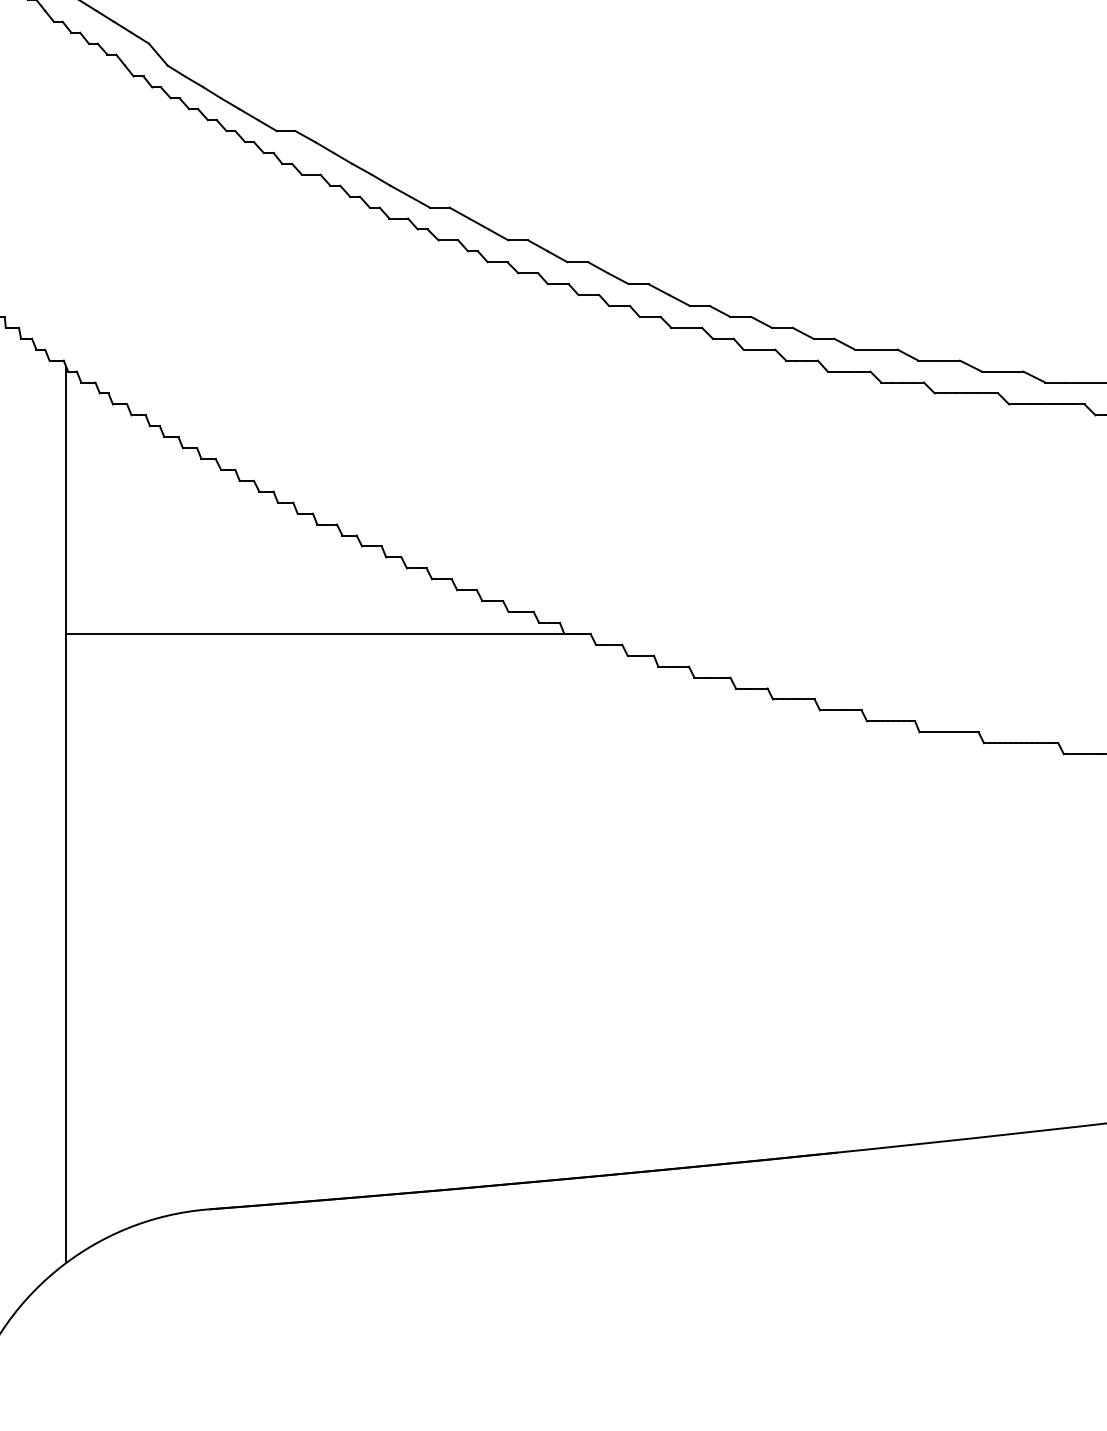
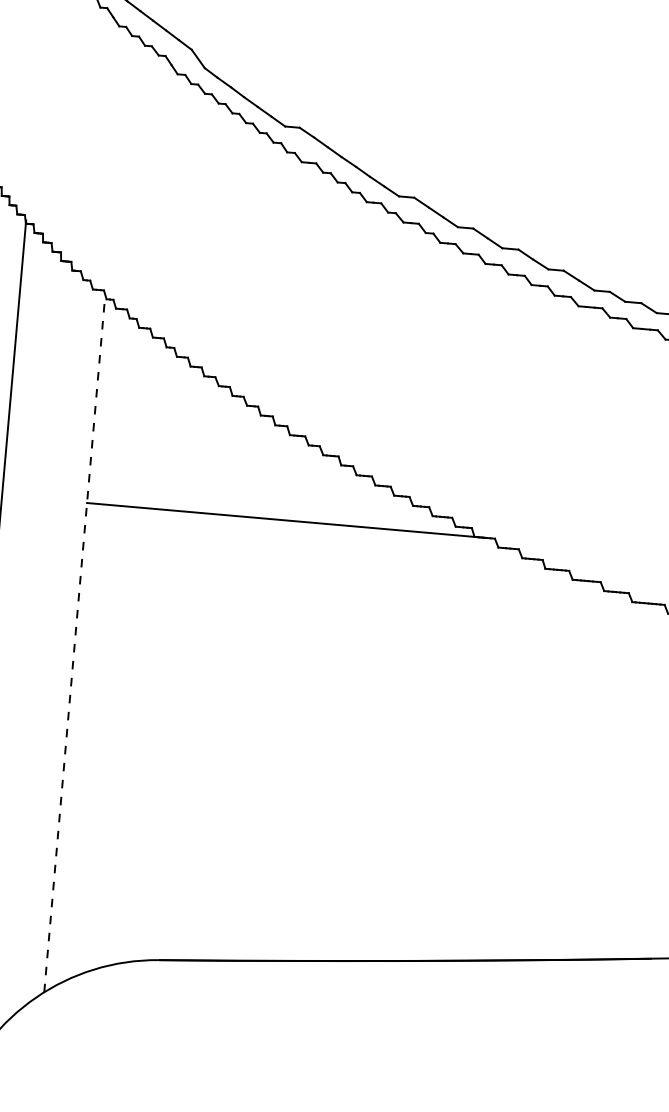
line: (65, 814) -> (74, 643), solid -> dashed

